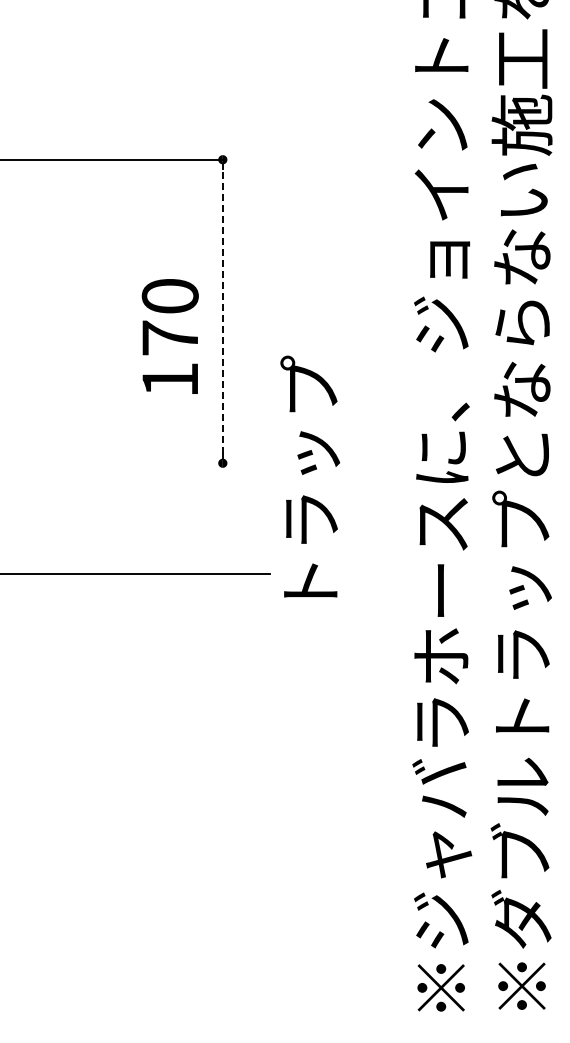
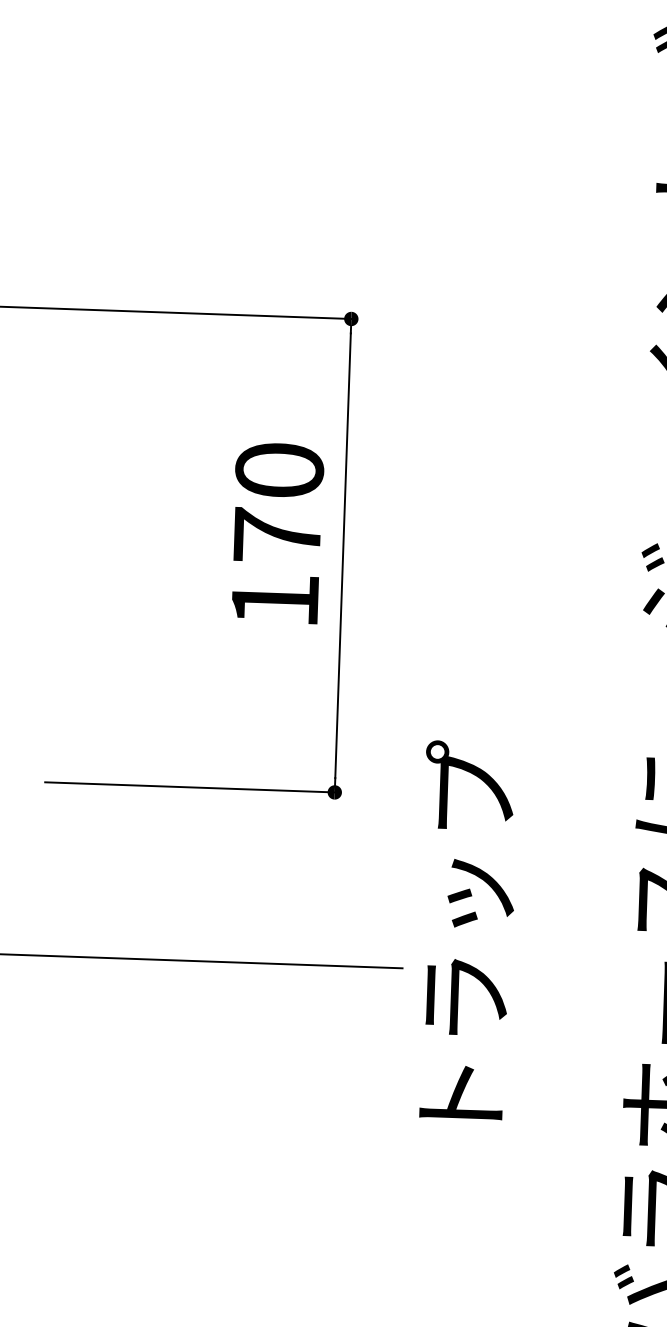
line: (222, 311) -> (342, 555), dashed -> solid
text: (169, 336) -> (276, 533), moved
line: (129, 463) -> (189, 787), added
text: (310, 476) -> (466, 930), moved

